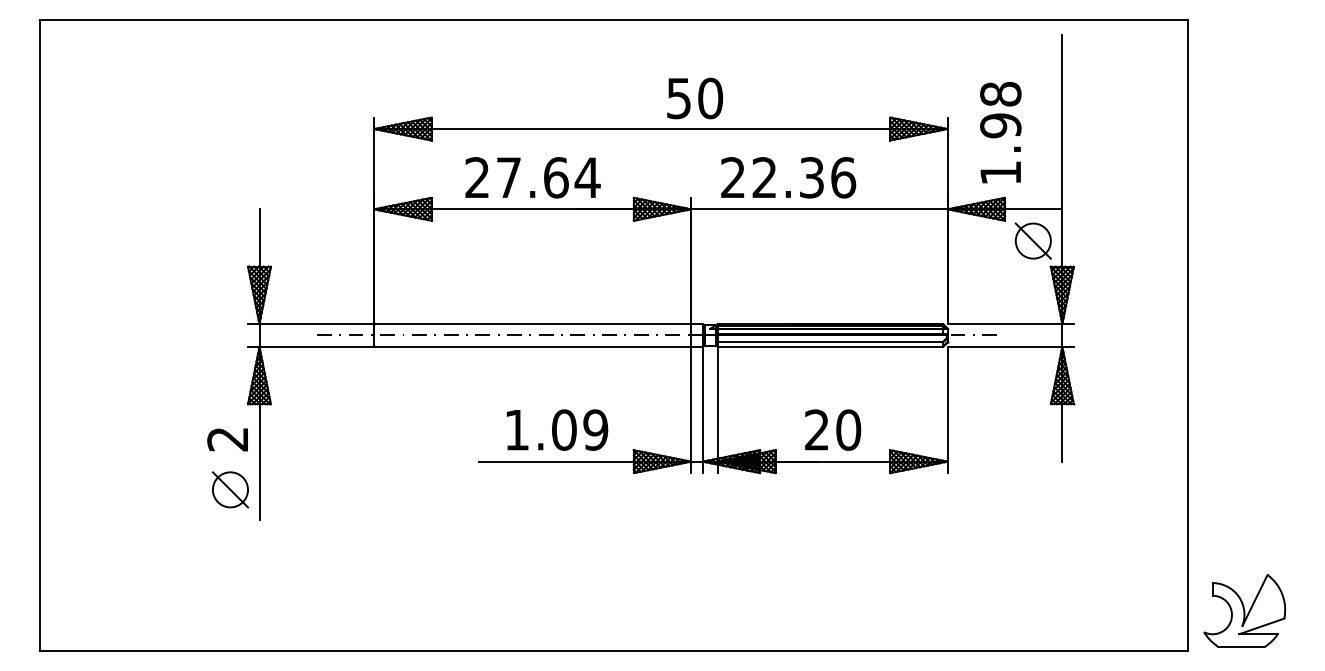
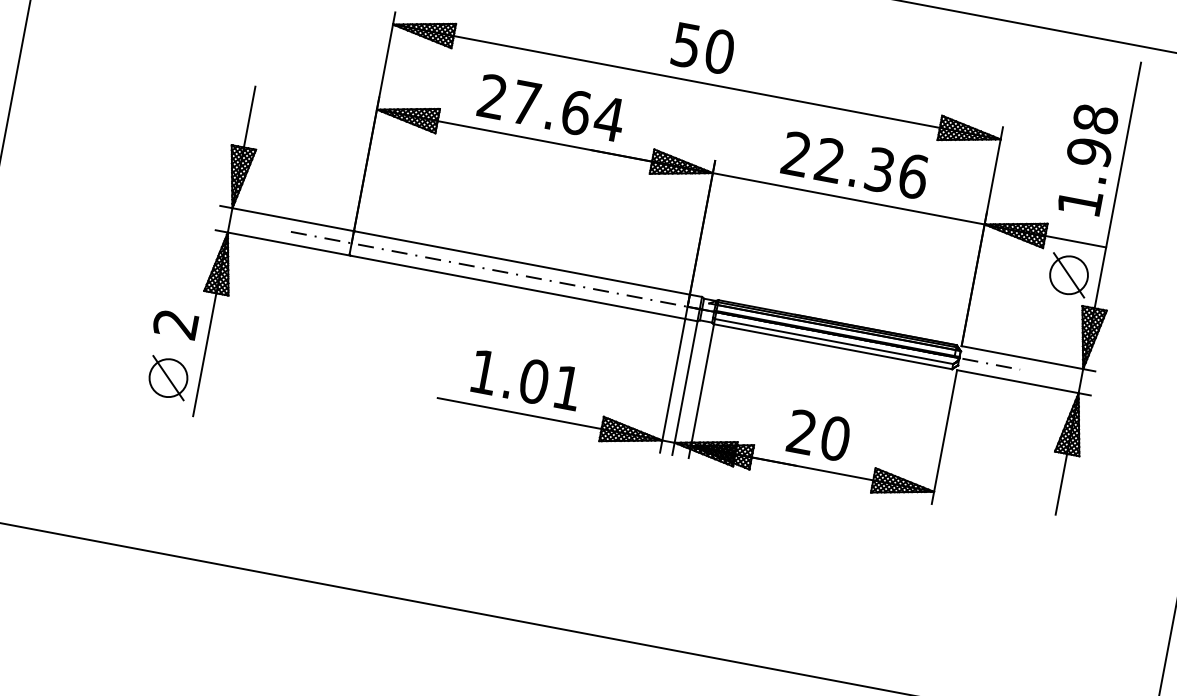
text: (695, 98) -> (703, 48), moved
text: (1000, 132) -> (1087, 159), moved
text: (788, 177) -> (855, 165), moved
text: (595, 429) -> (567, 387), 1.09 -> 1.01

